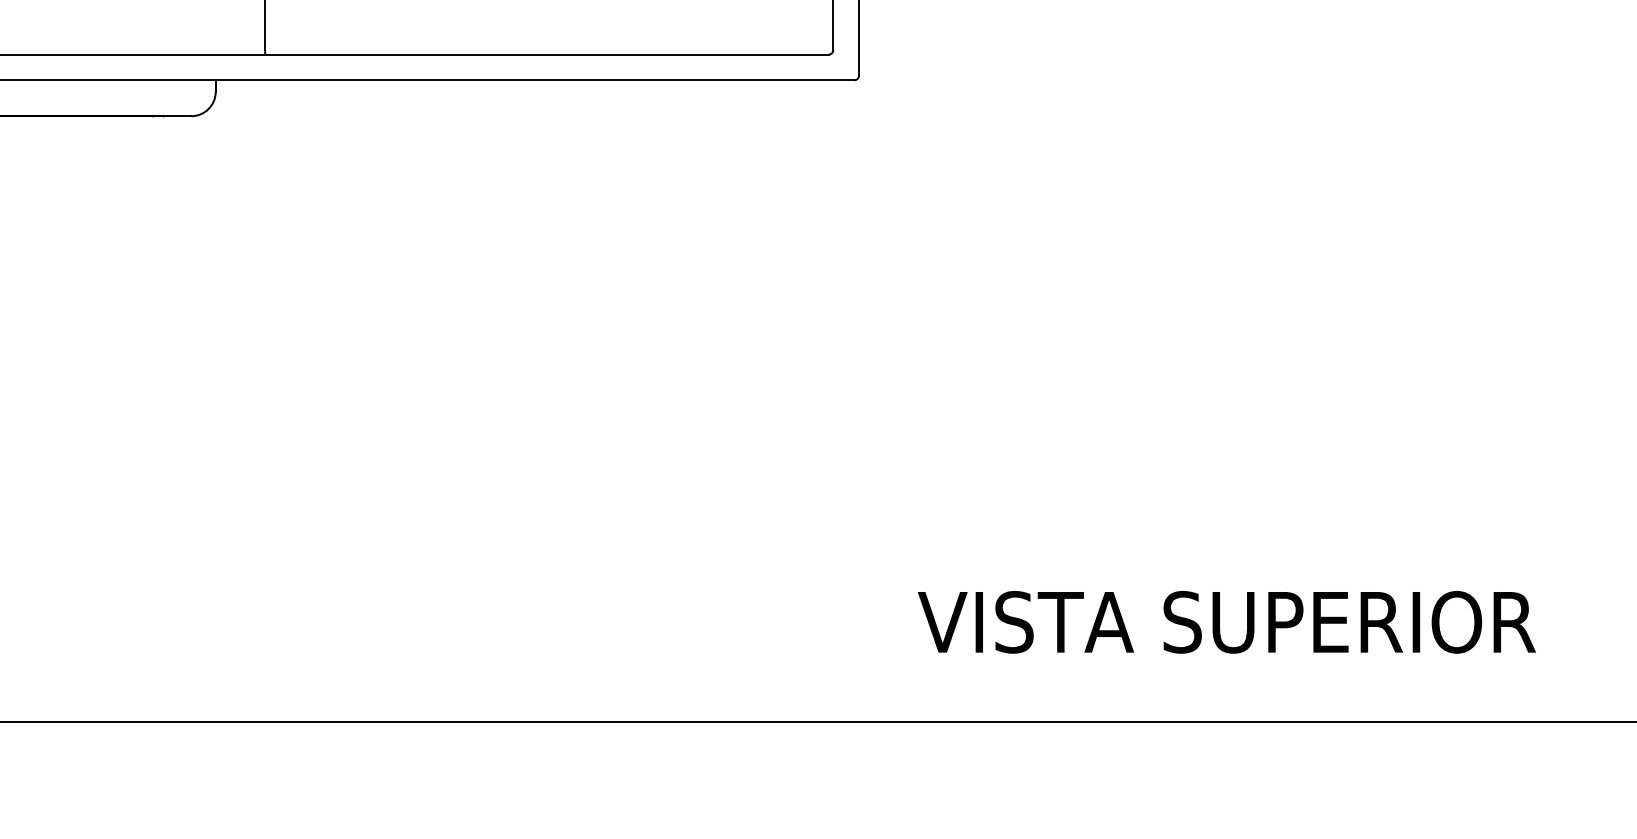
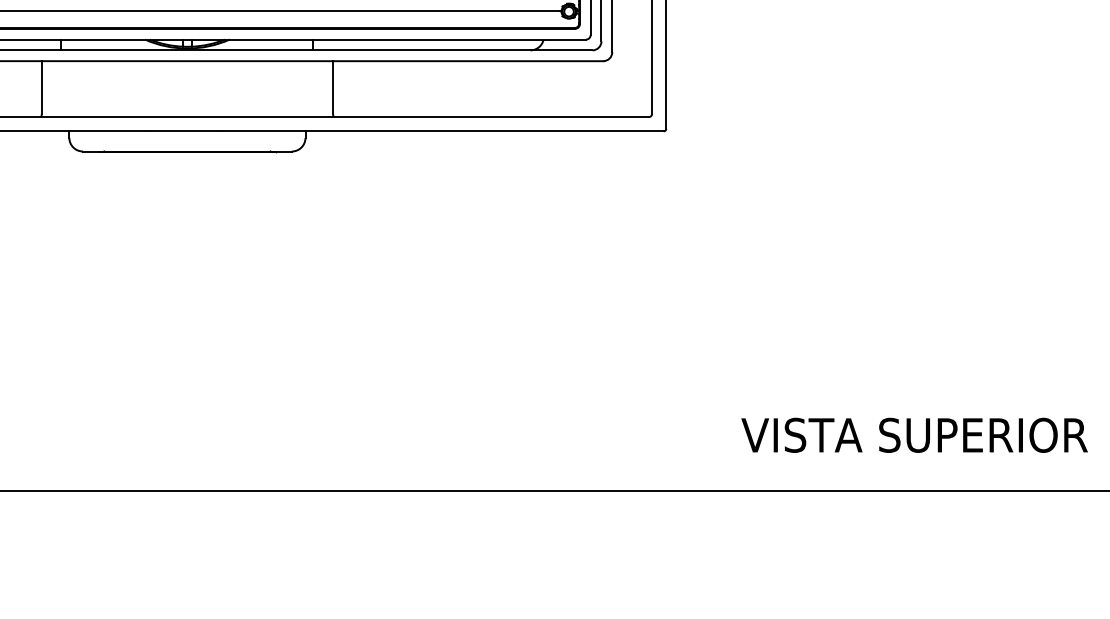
text: (1226, 620) -> (914, 434), moved

